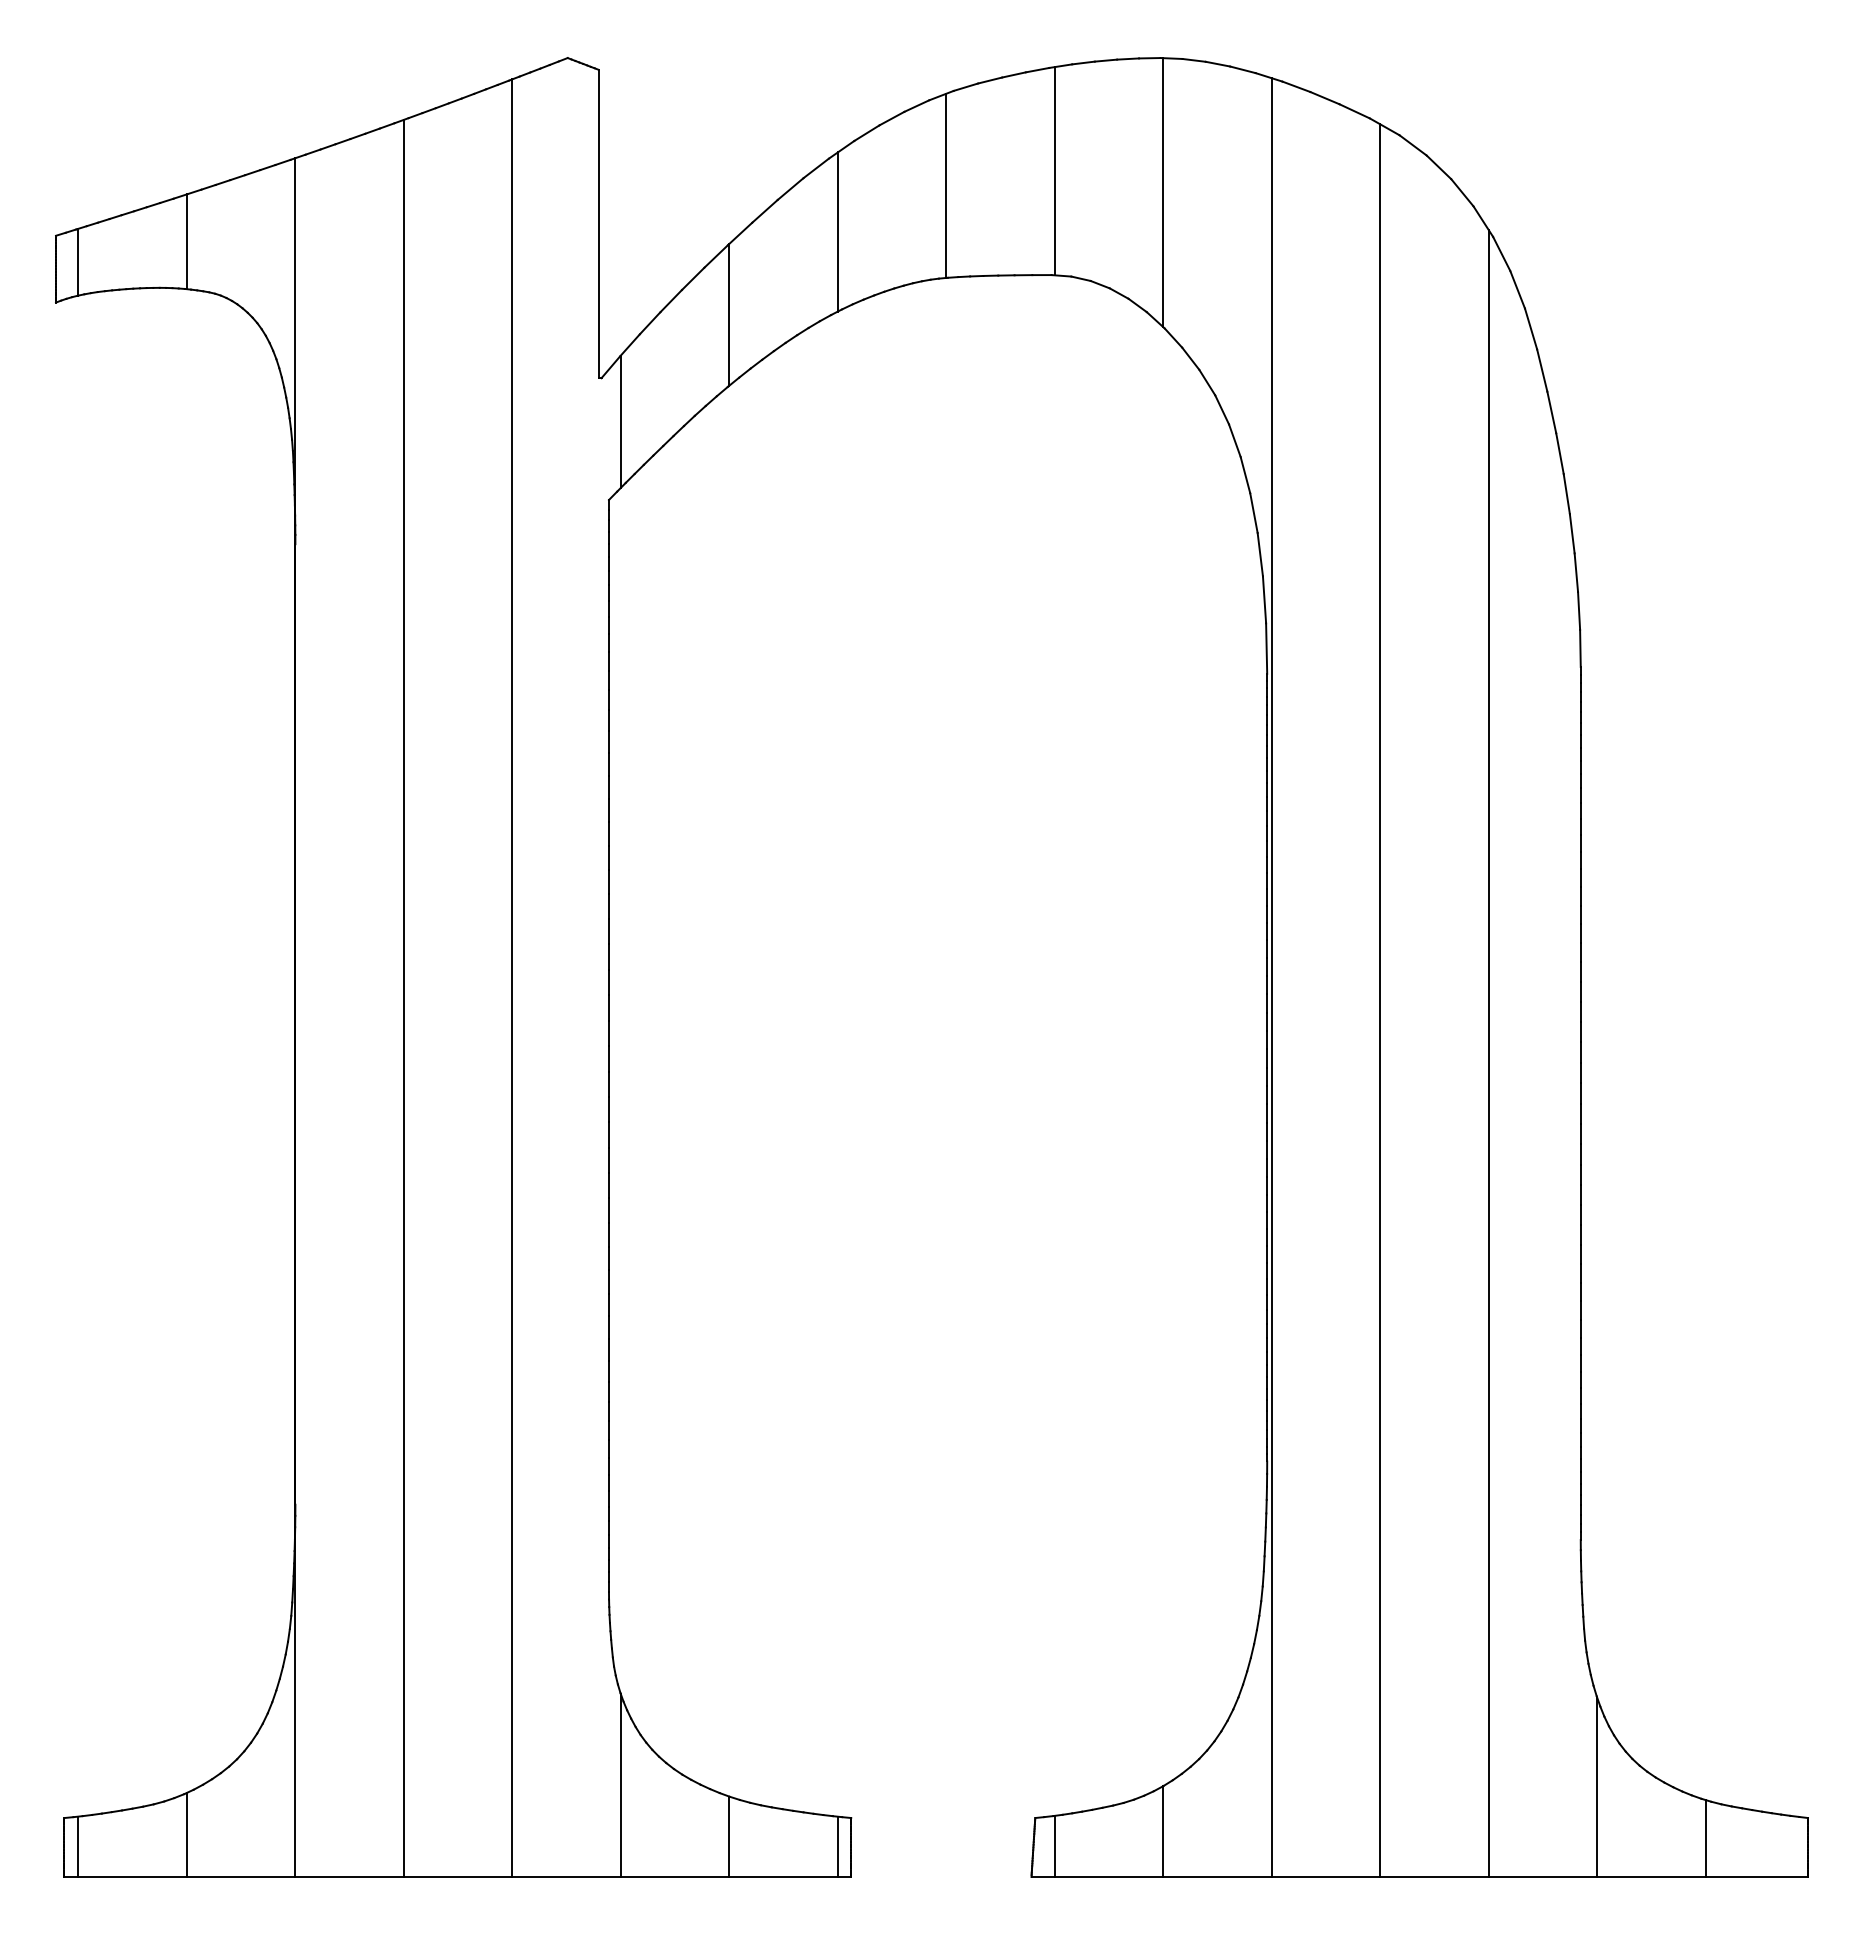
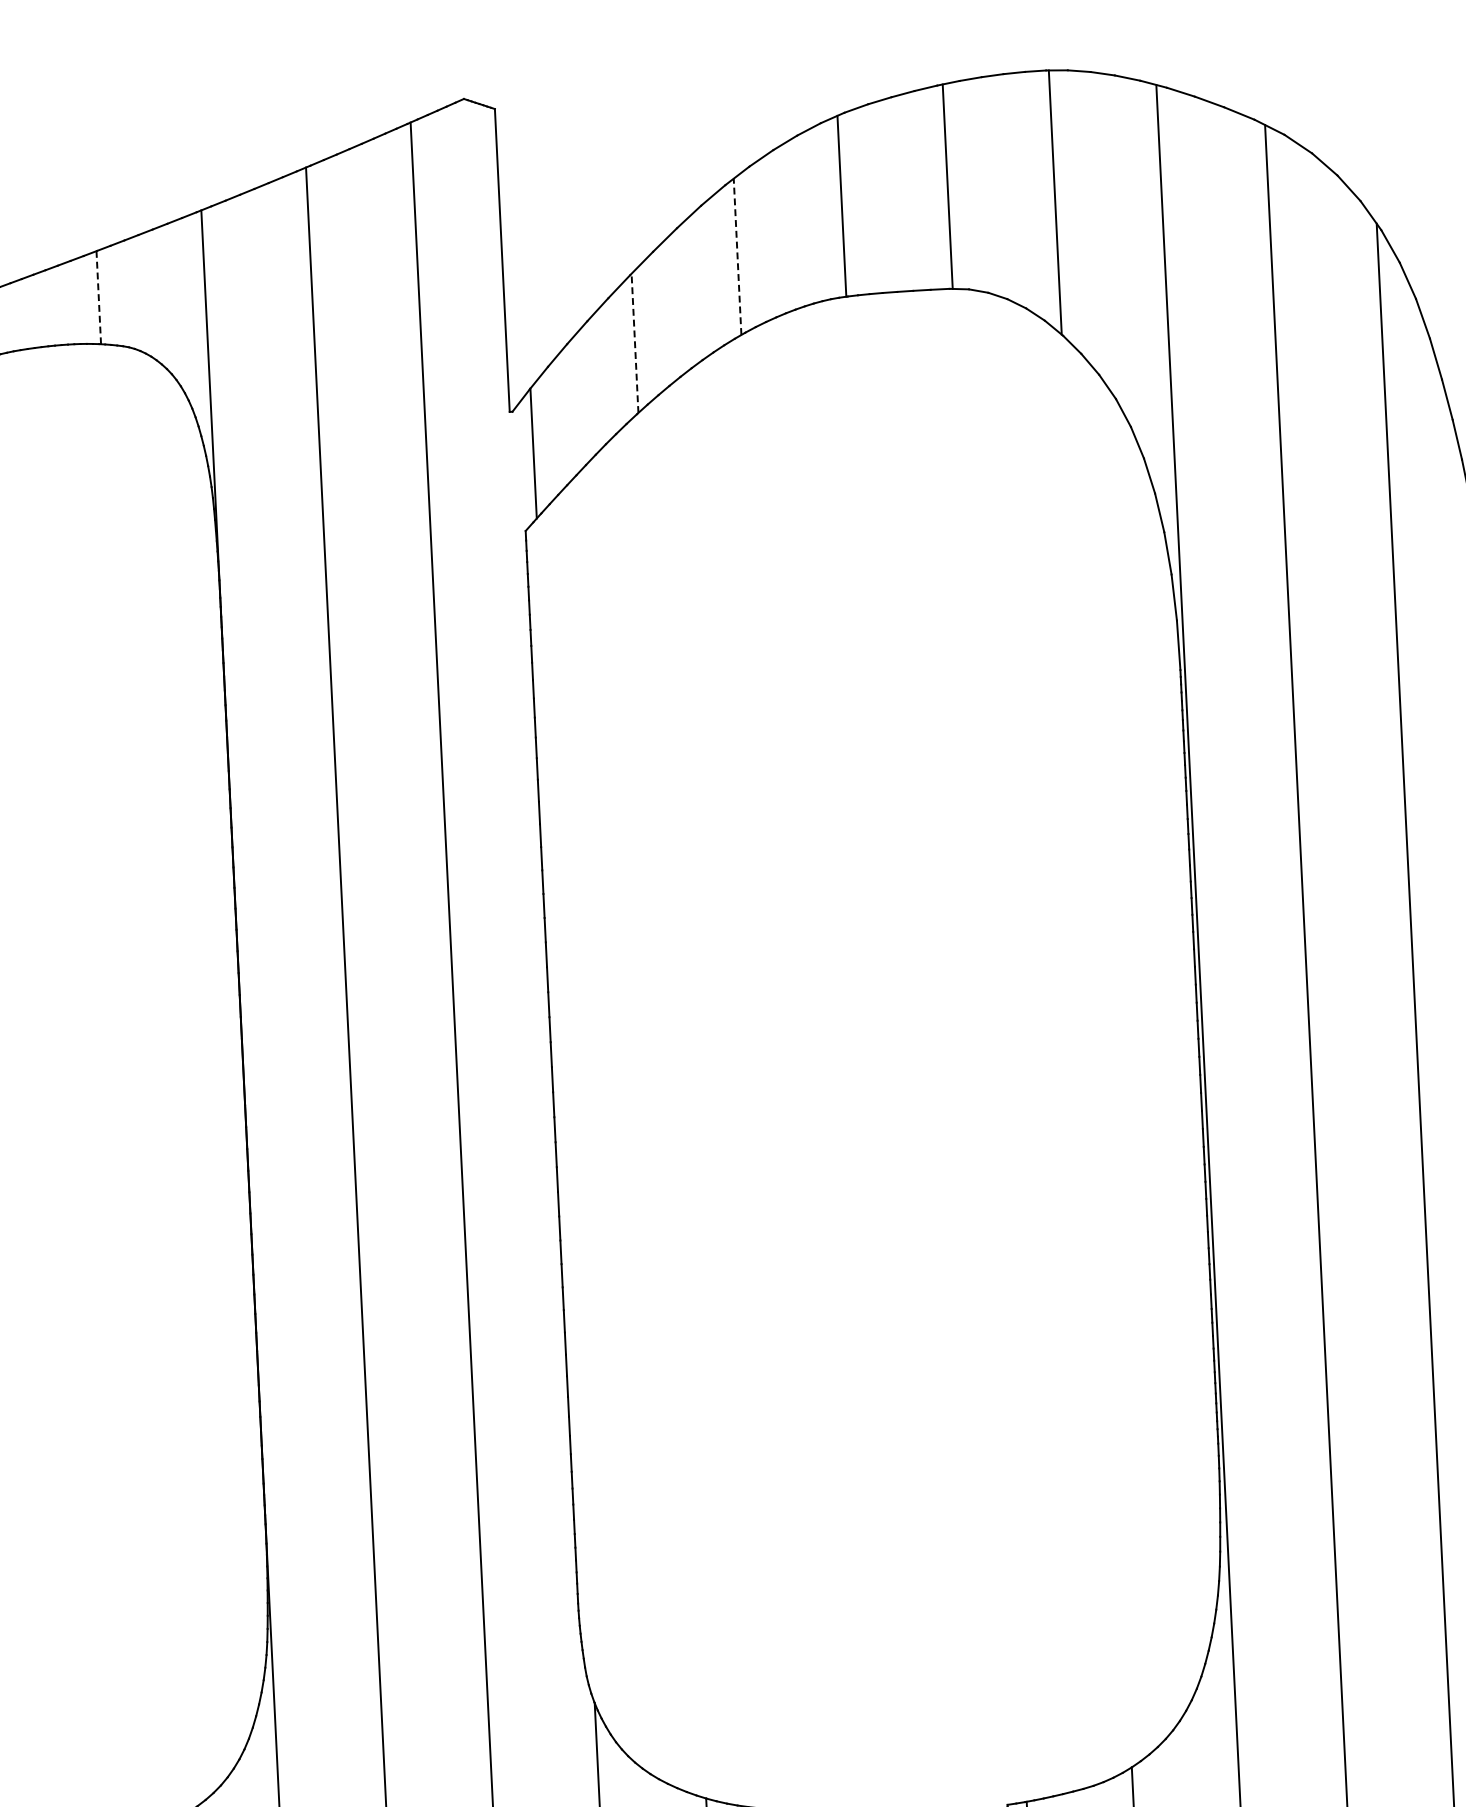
line: (837, 232) -> (737, 257), solid -> dashed
line: (186, 241) -> (98, 297), solid -> dashed
line: (729, 314) -> (635, 343), solid -> dashed

